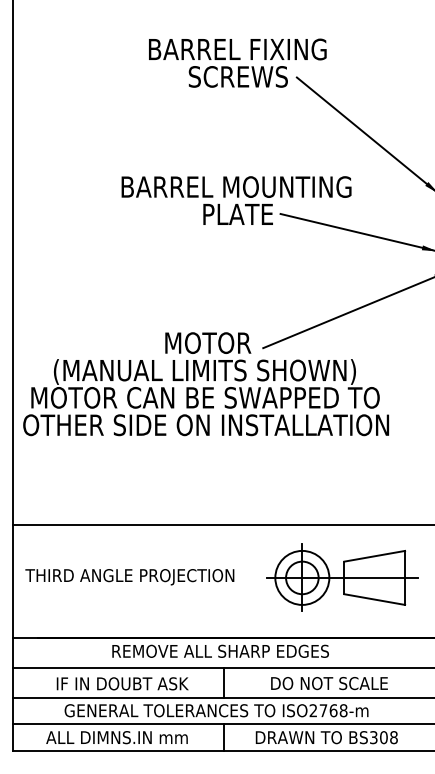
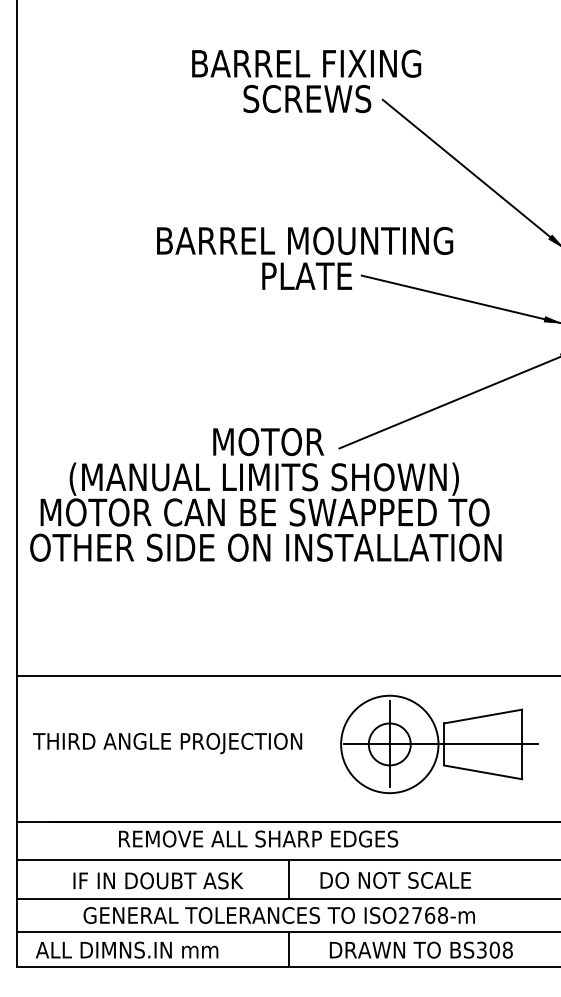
circle: (302, 577) -> (389, 744), size x1.4
text: (220, 650) -> (258, 838), moved
text: (329, 683) -> (395, 880), moved
text: (117, 737) -> (127, 949), moved

